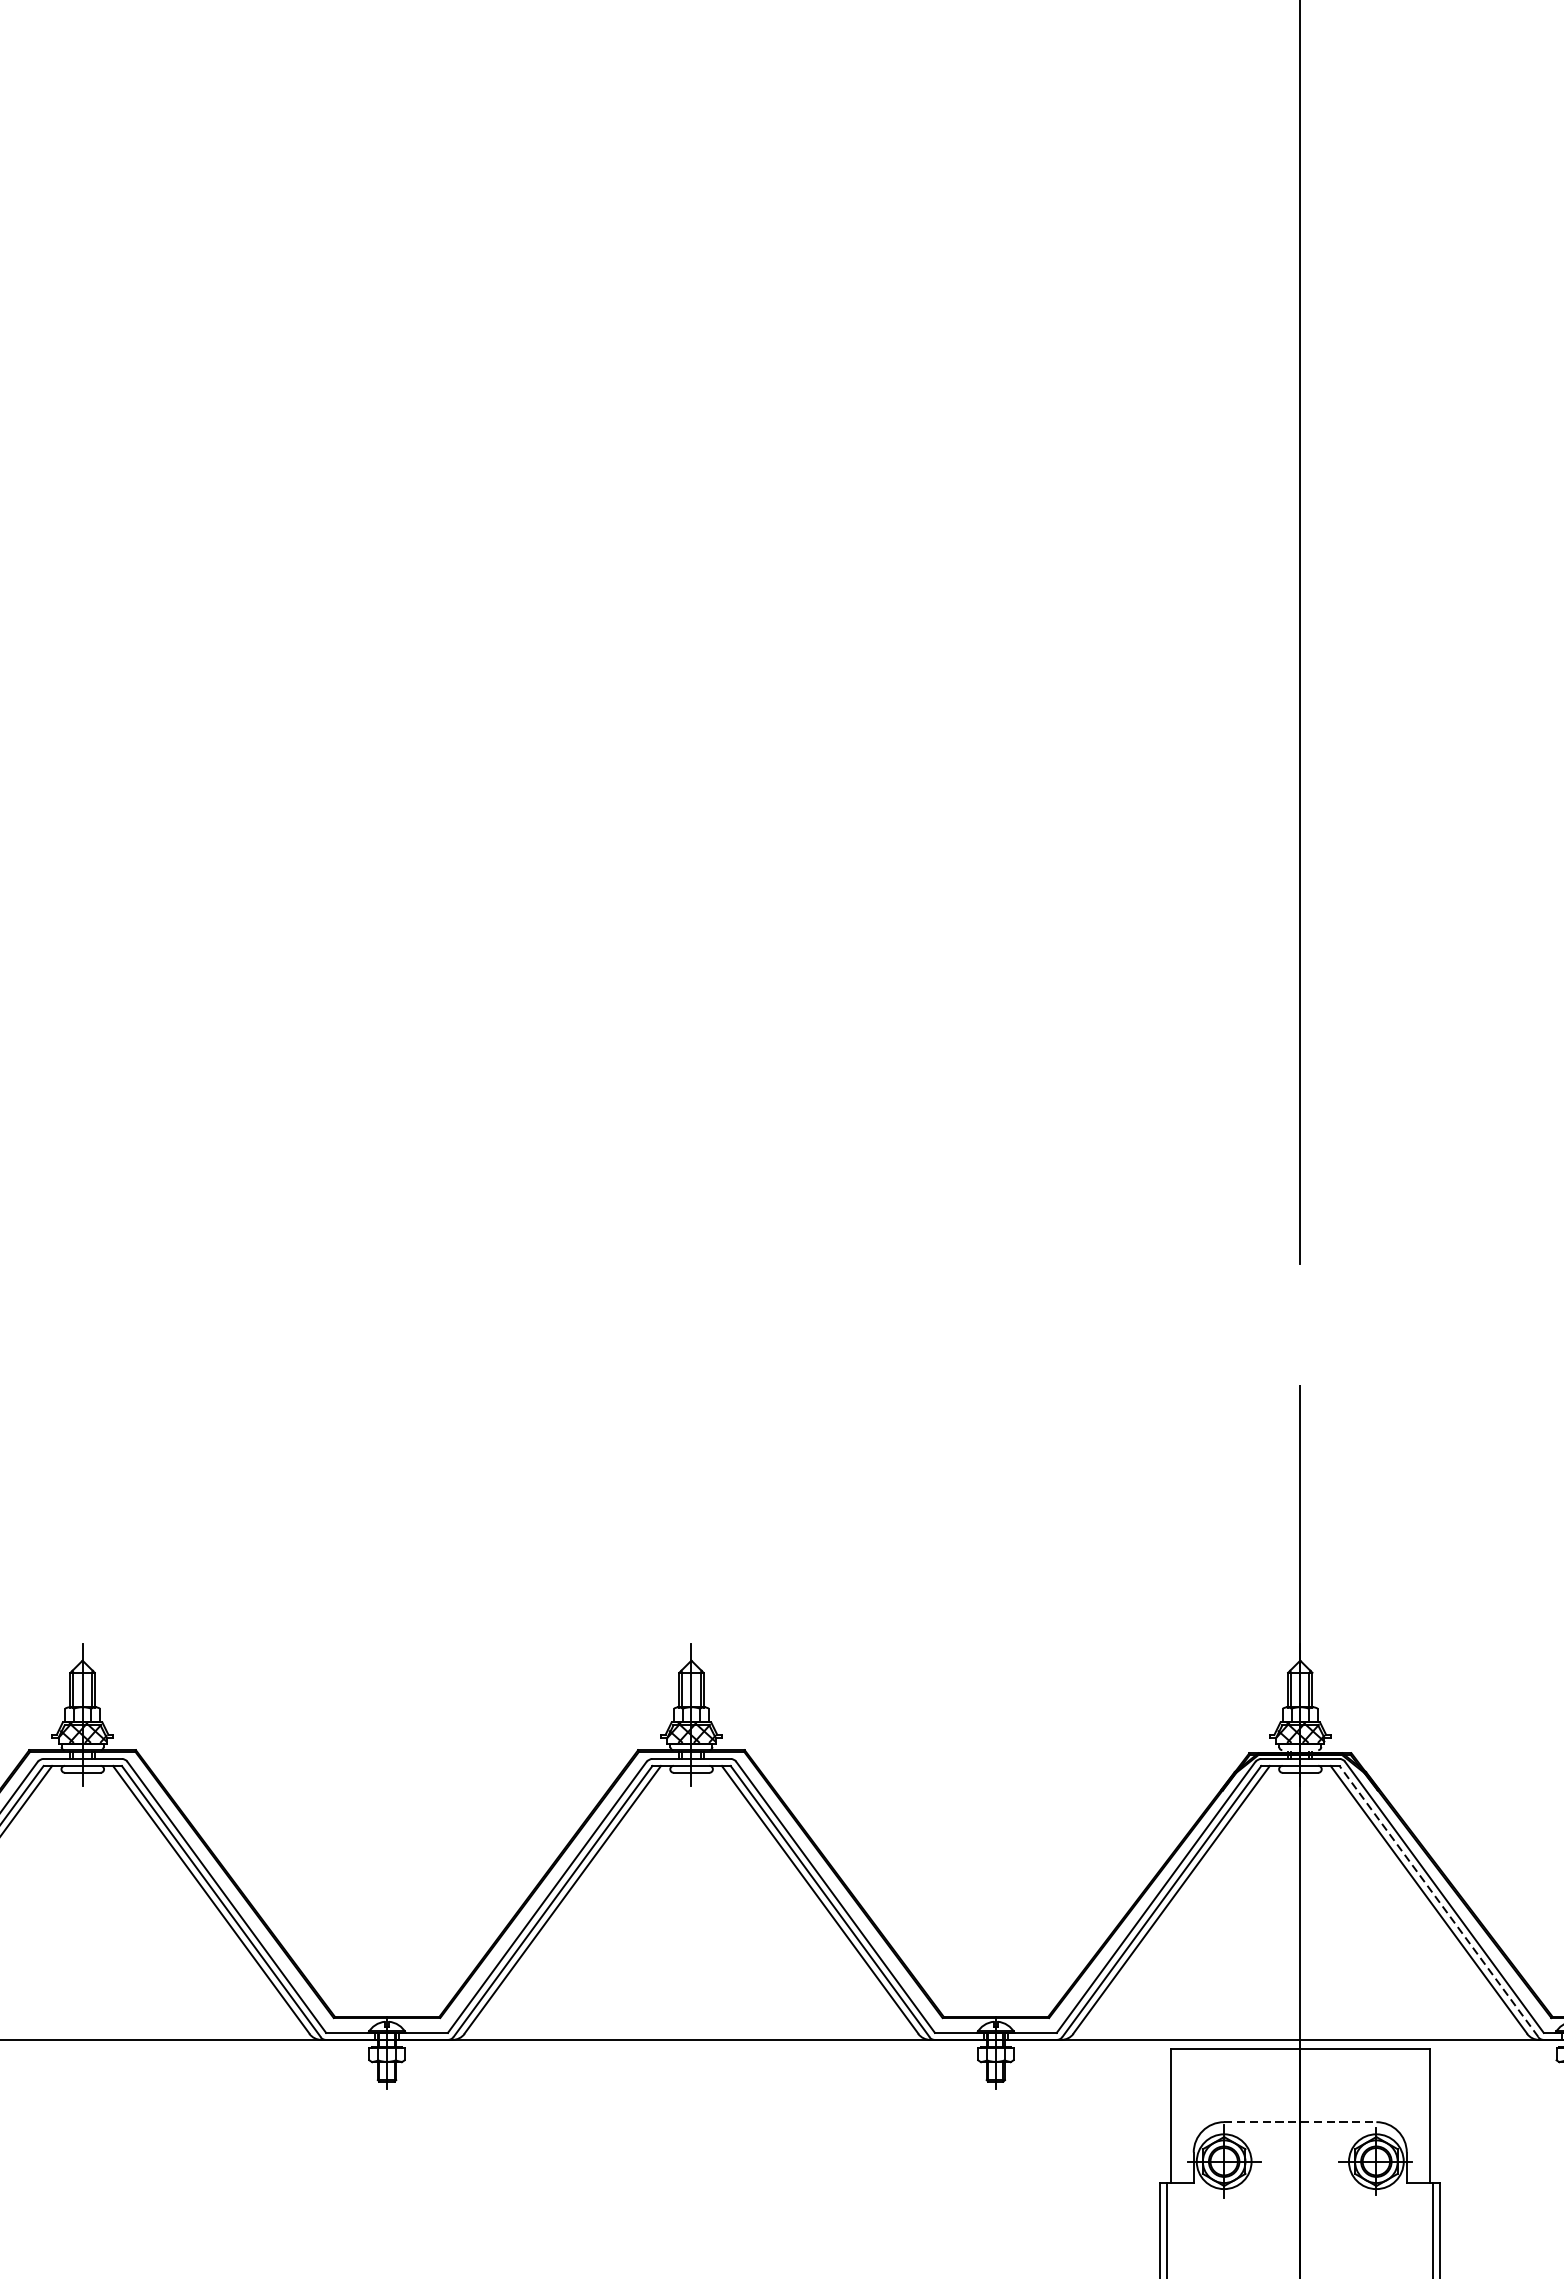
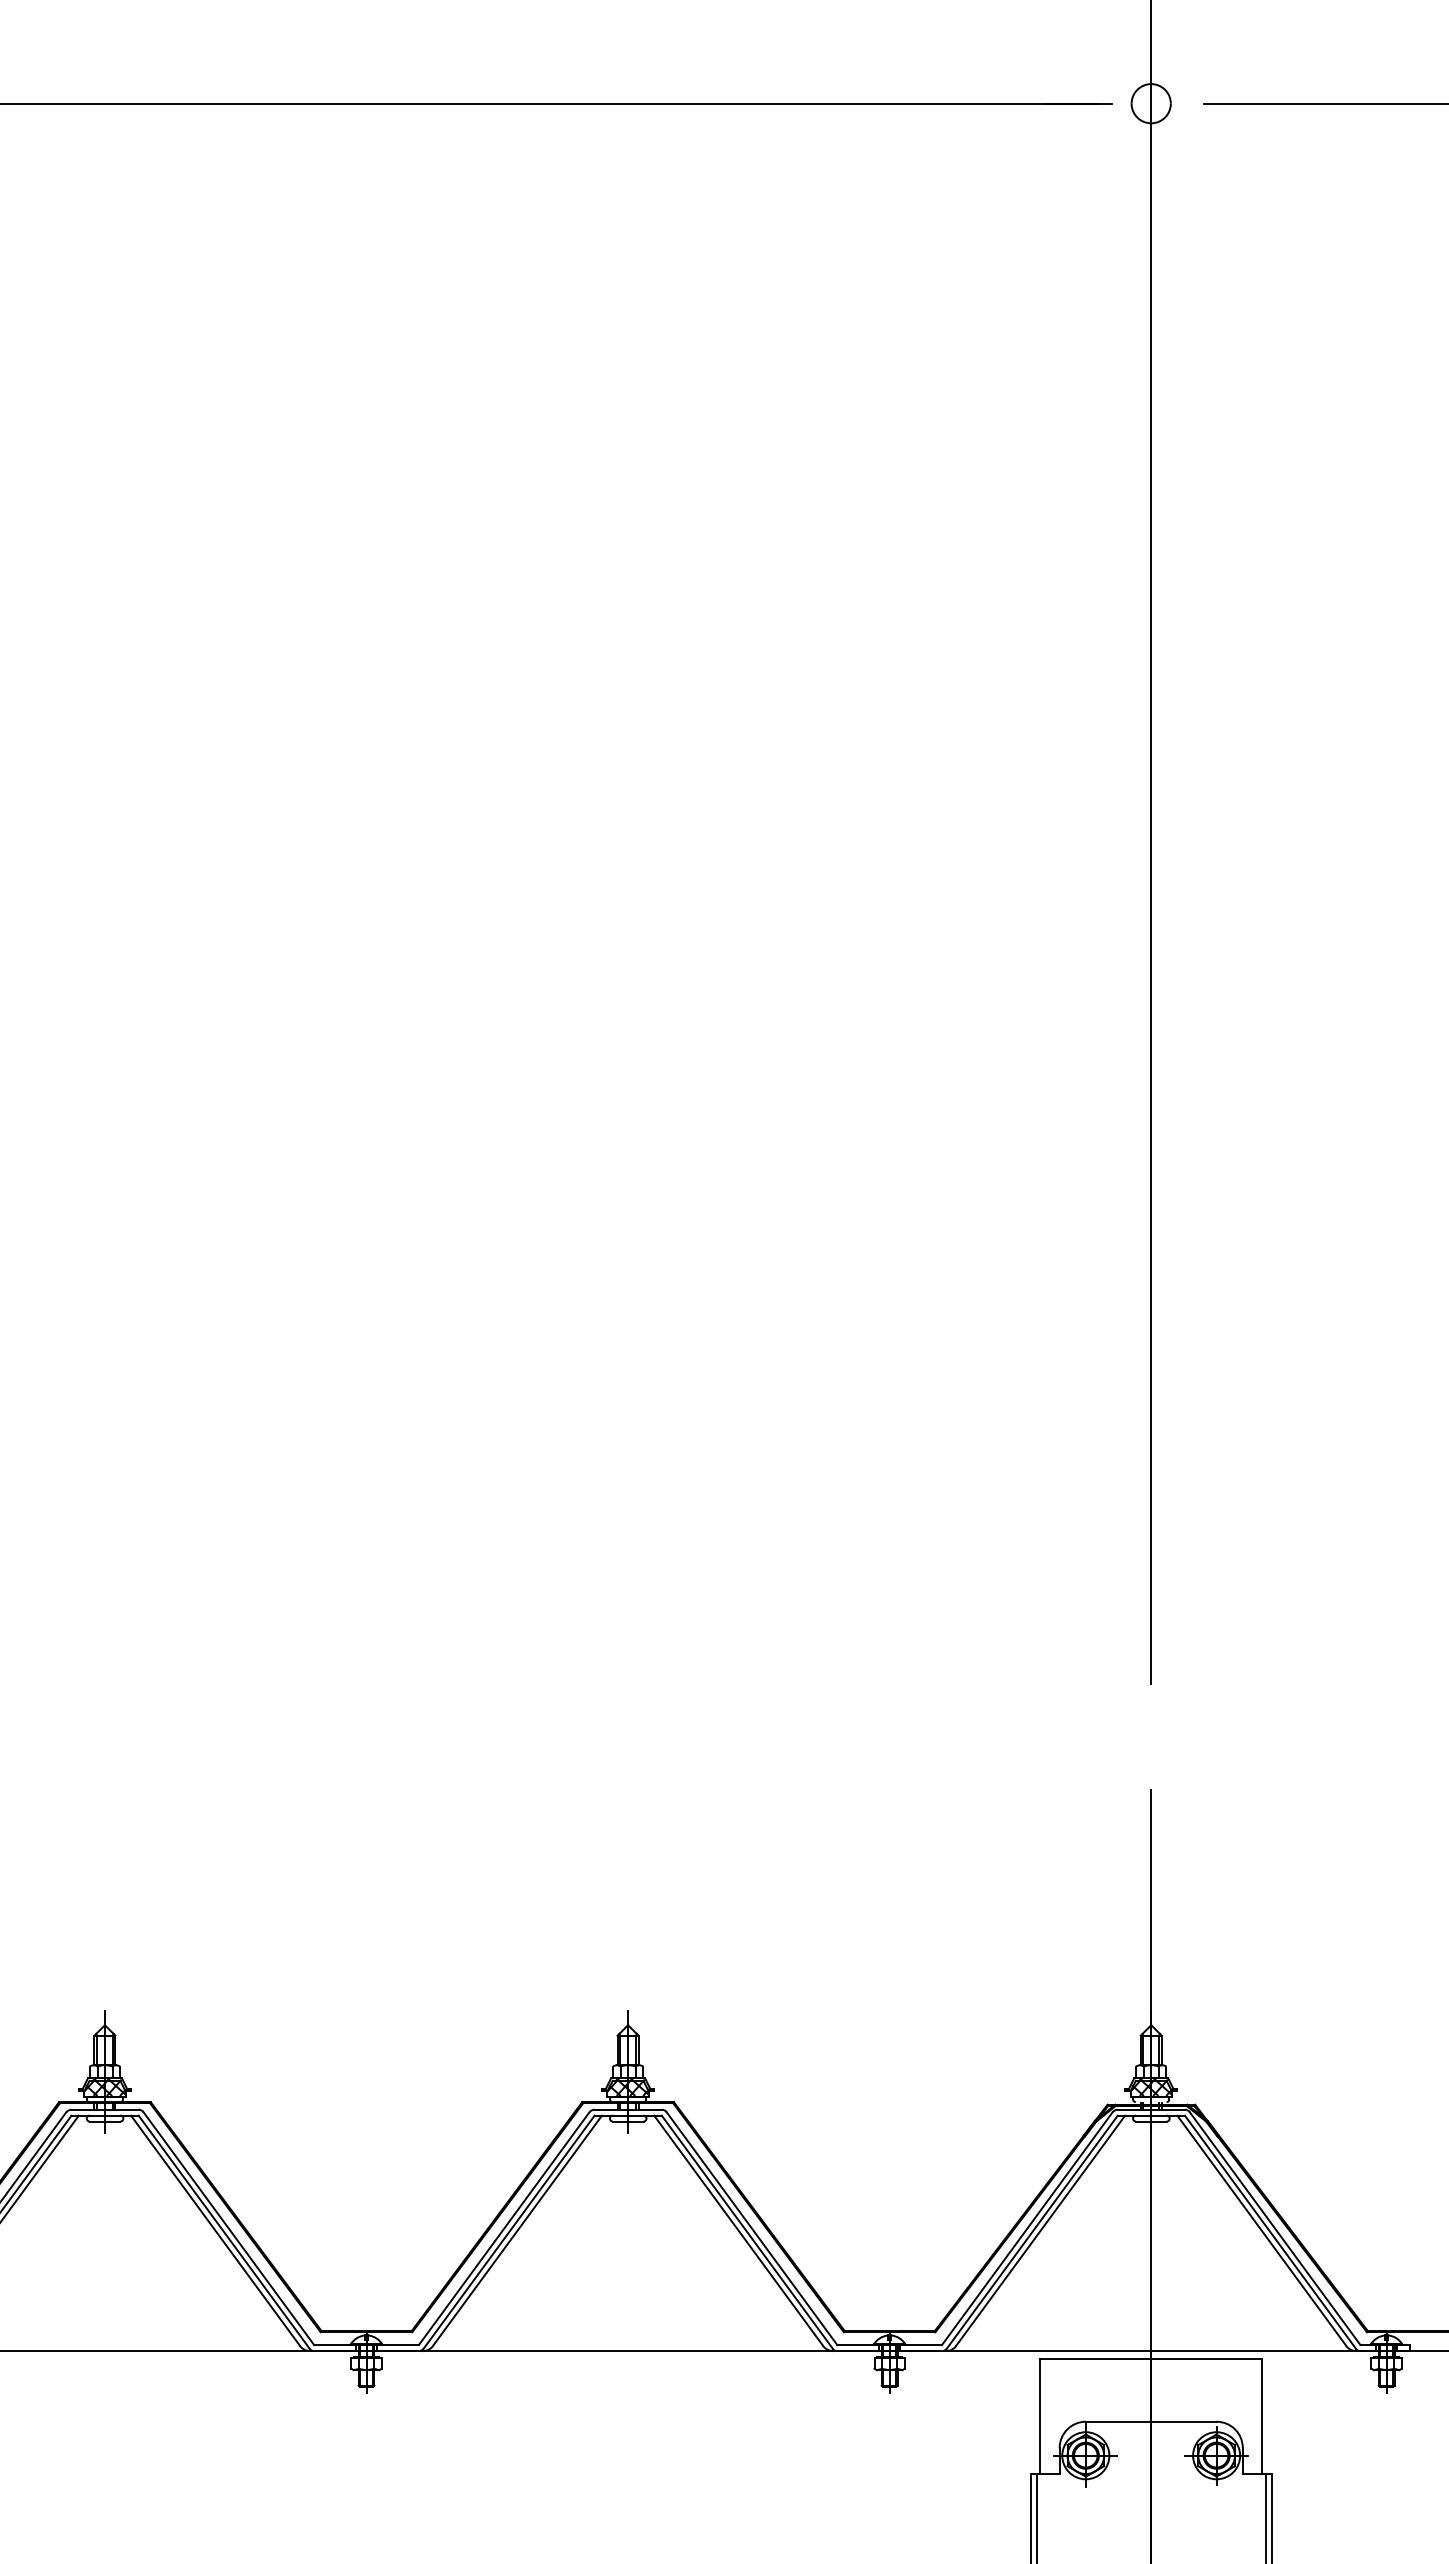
line: (1439, 1900) -> (1270, 2231), dashed -> solid
line: (1300, 2121) -> (1151, 2421), dashed -> solid

